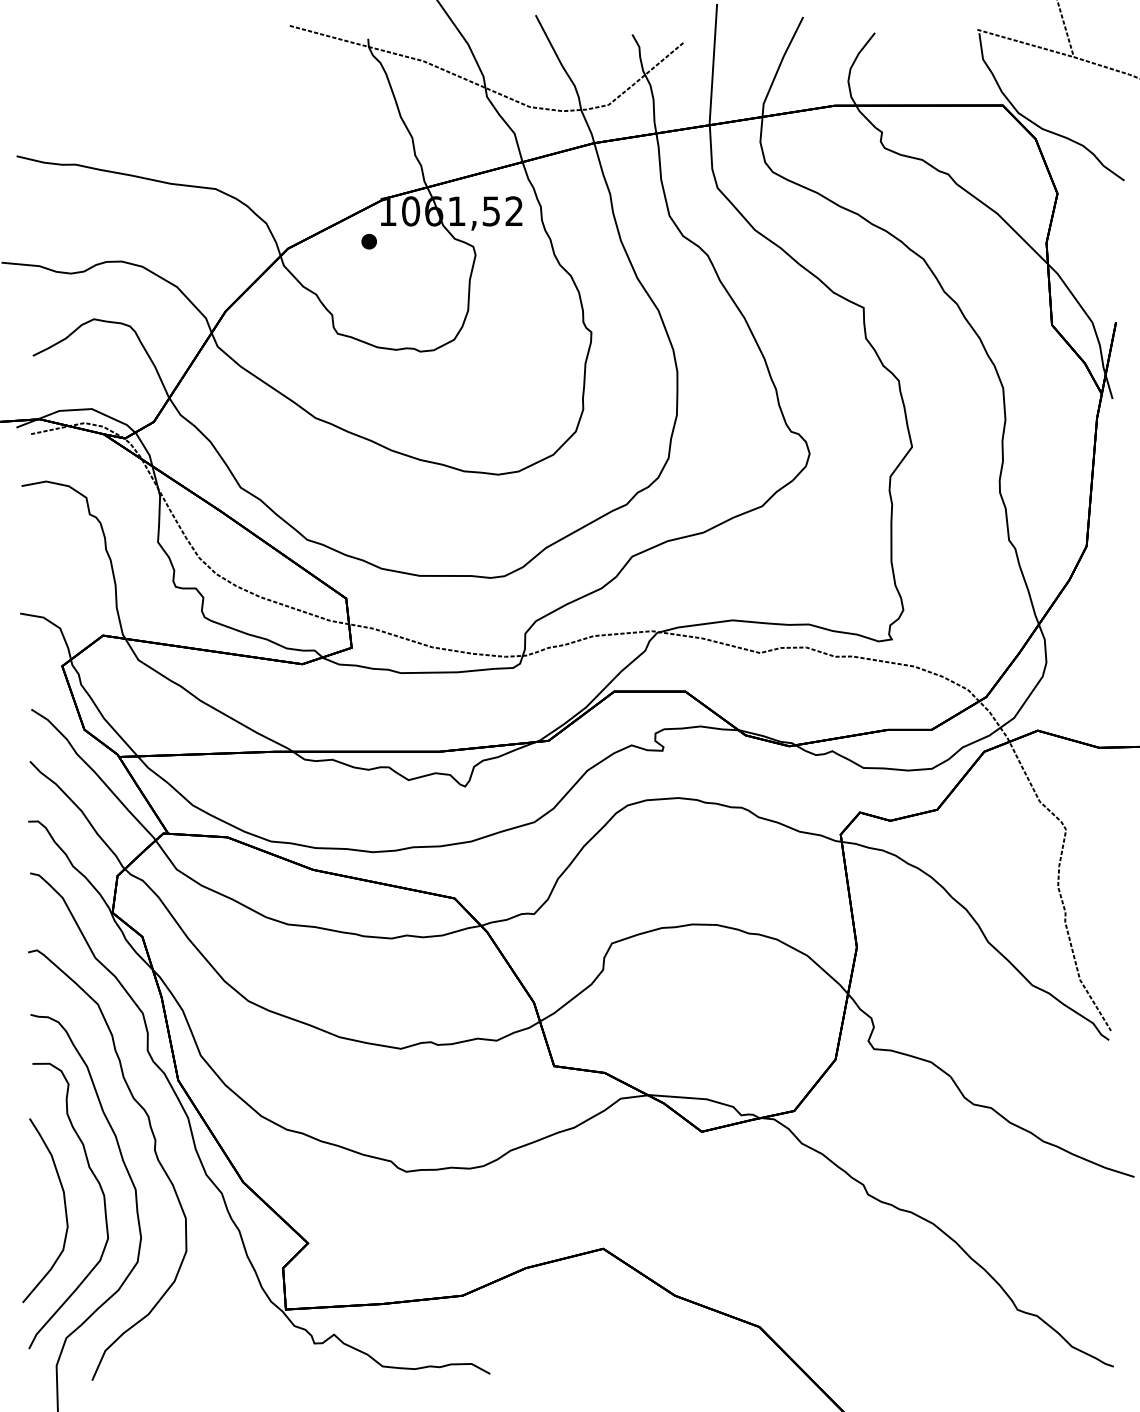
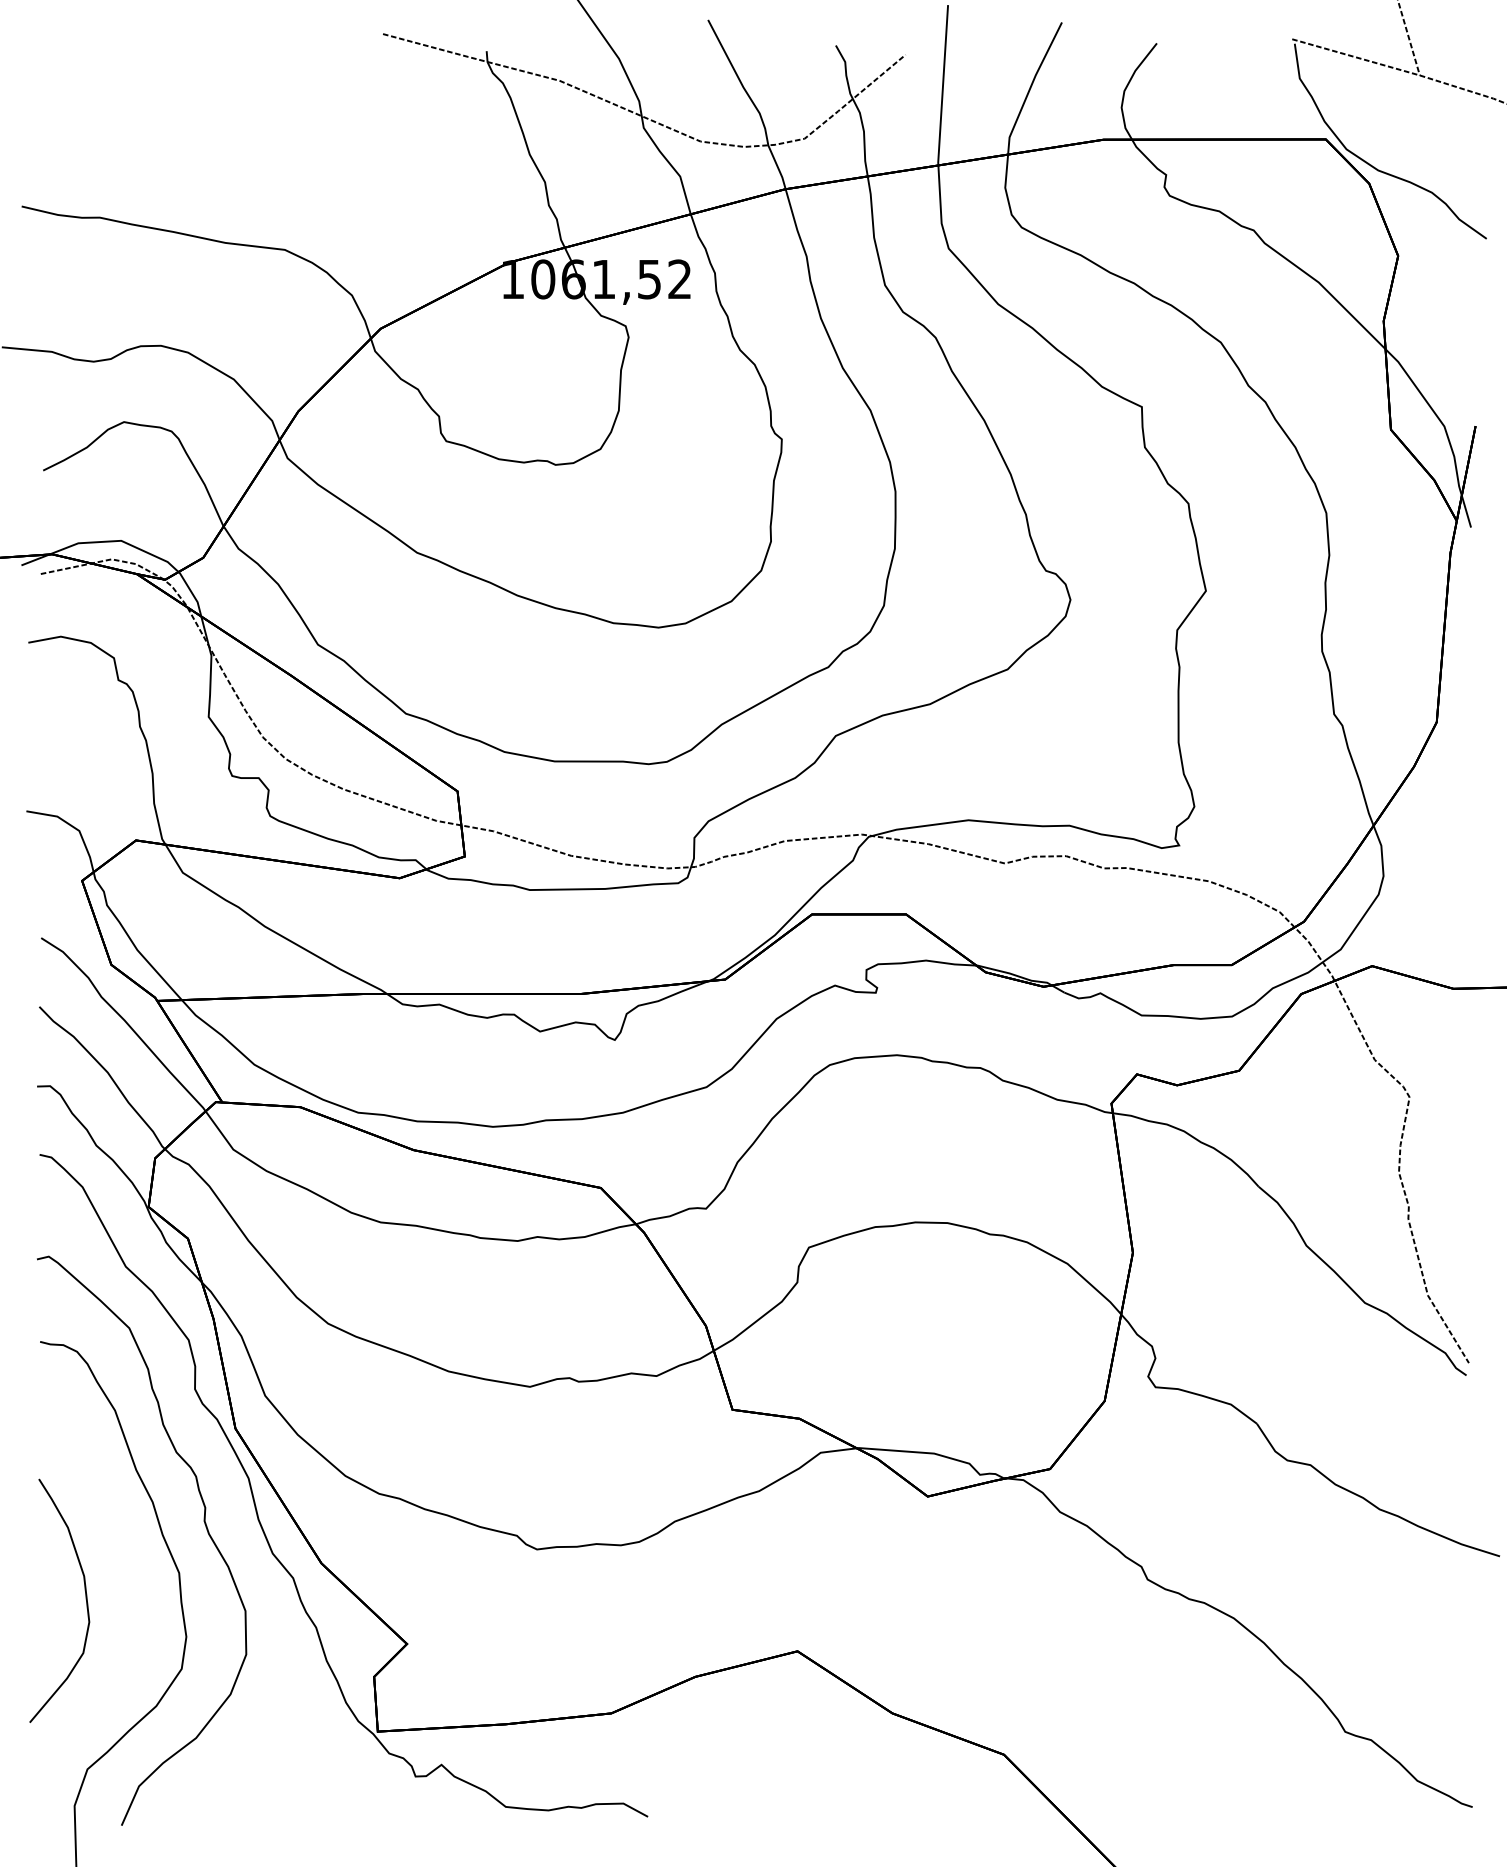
part: (368, 241) -> (487, 319), removed
curve: (104, 1205) -> (137, 1594), removed

